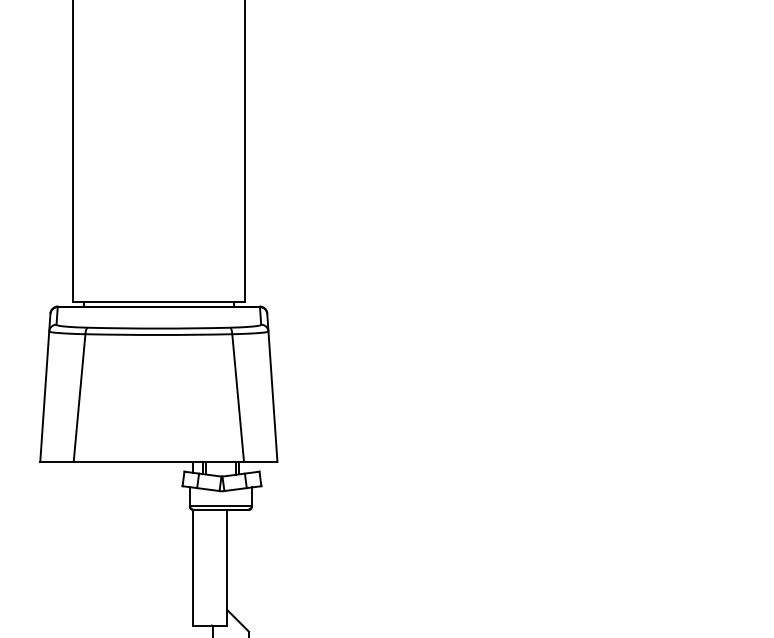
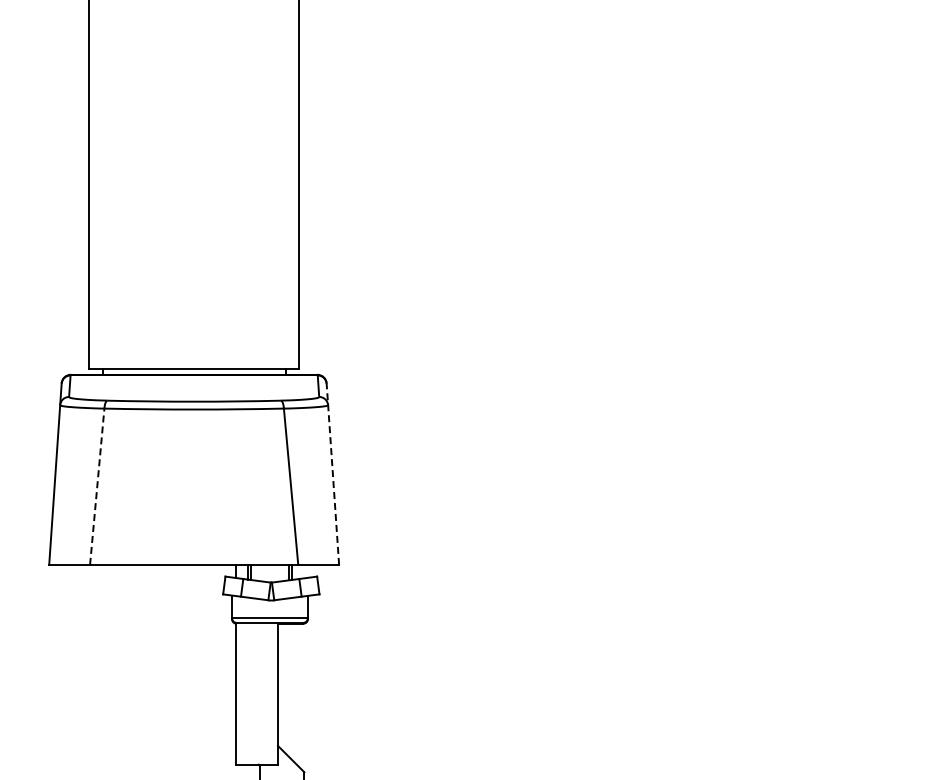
line: (272, 387) -> (332, 473), solid -> dashed
line: (79, 397) -> (97, 486), solid -> dashed

